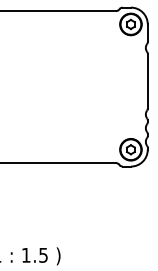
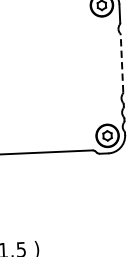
line: (147, 80) -> (121, 62), solid -> dashed

